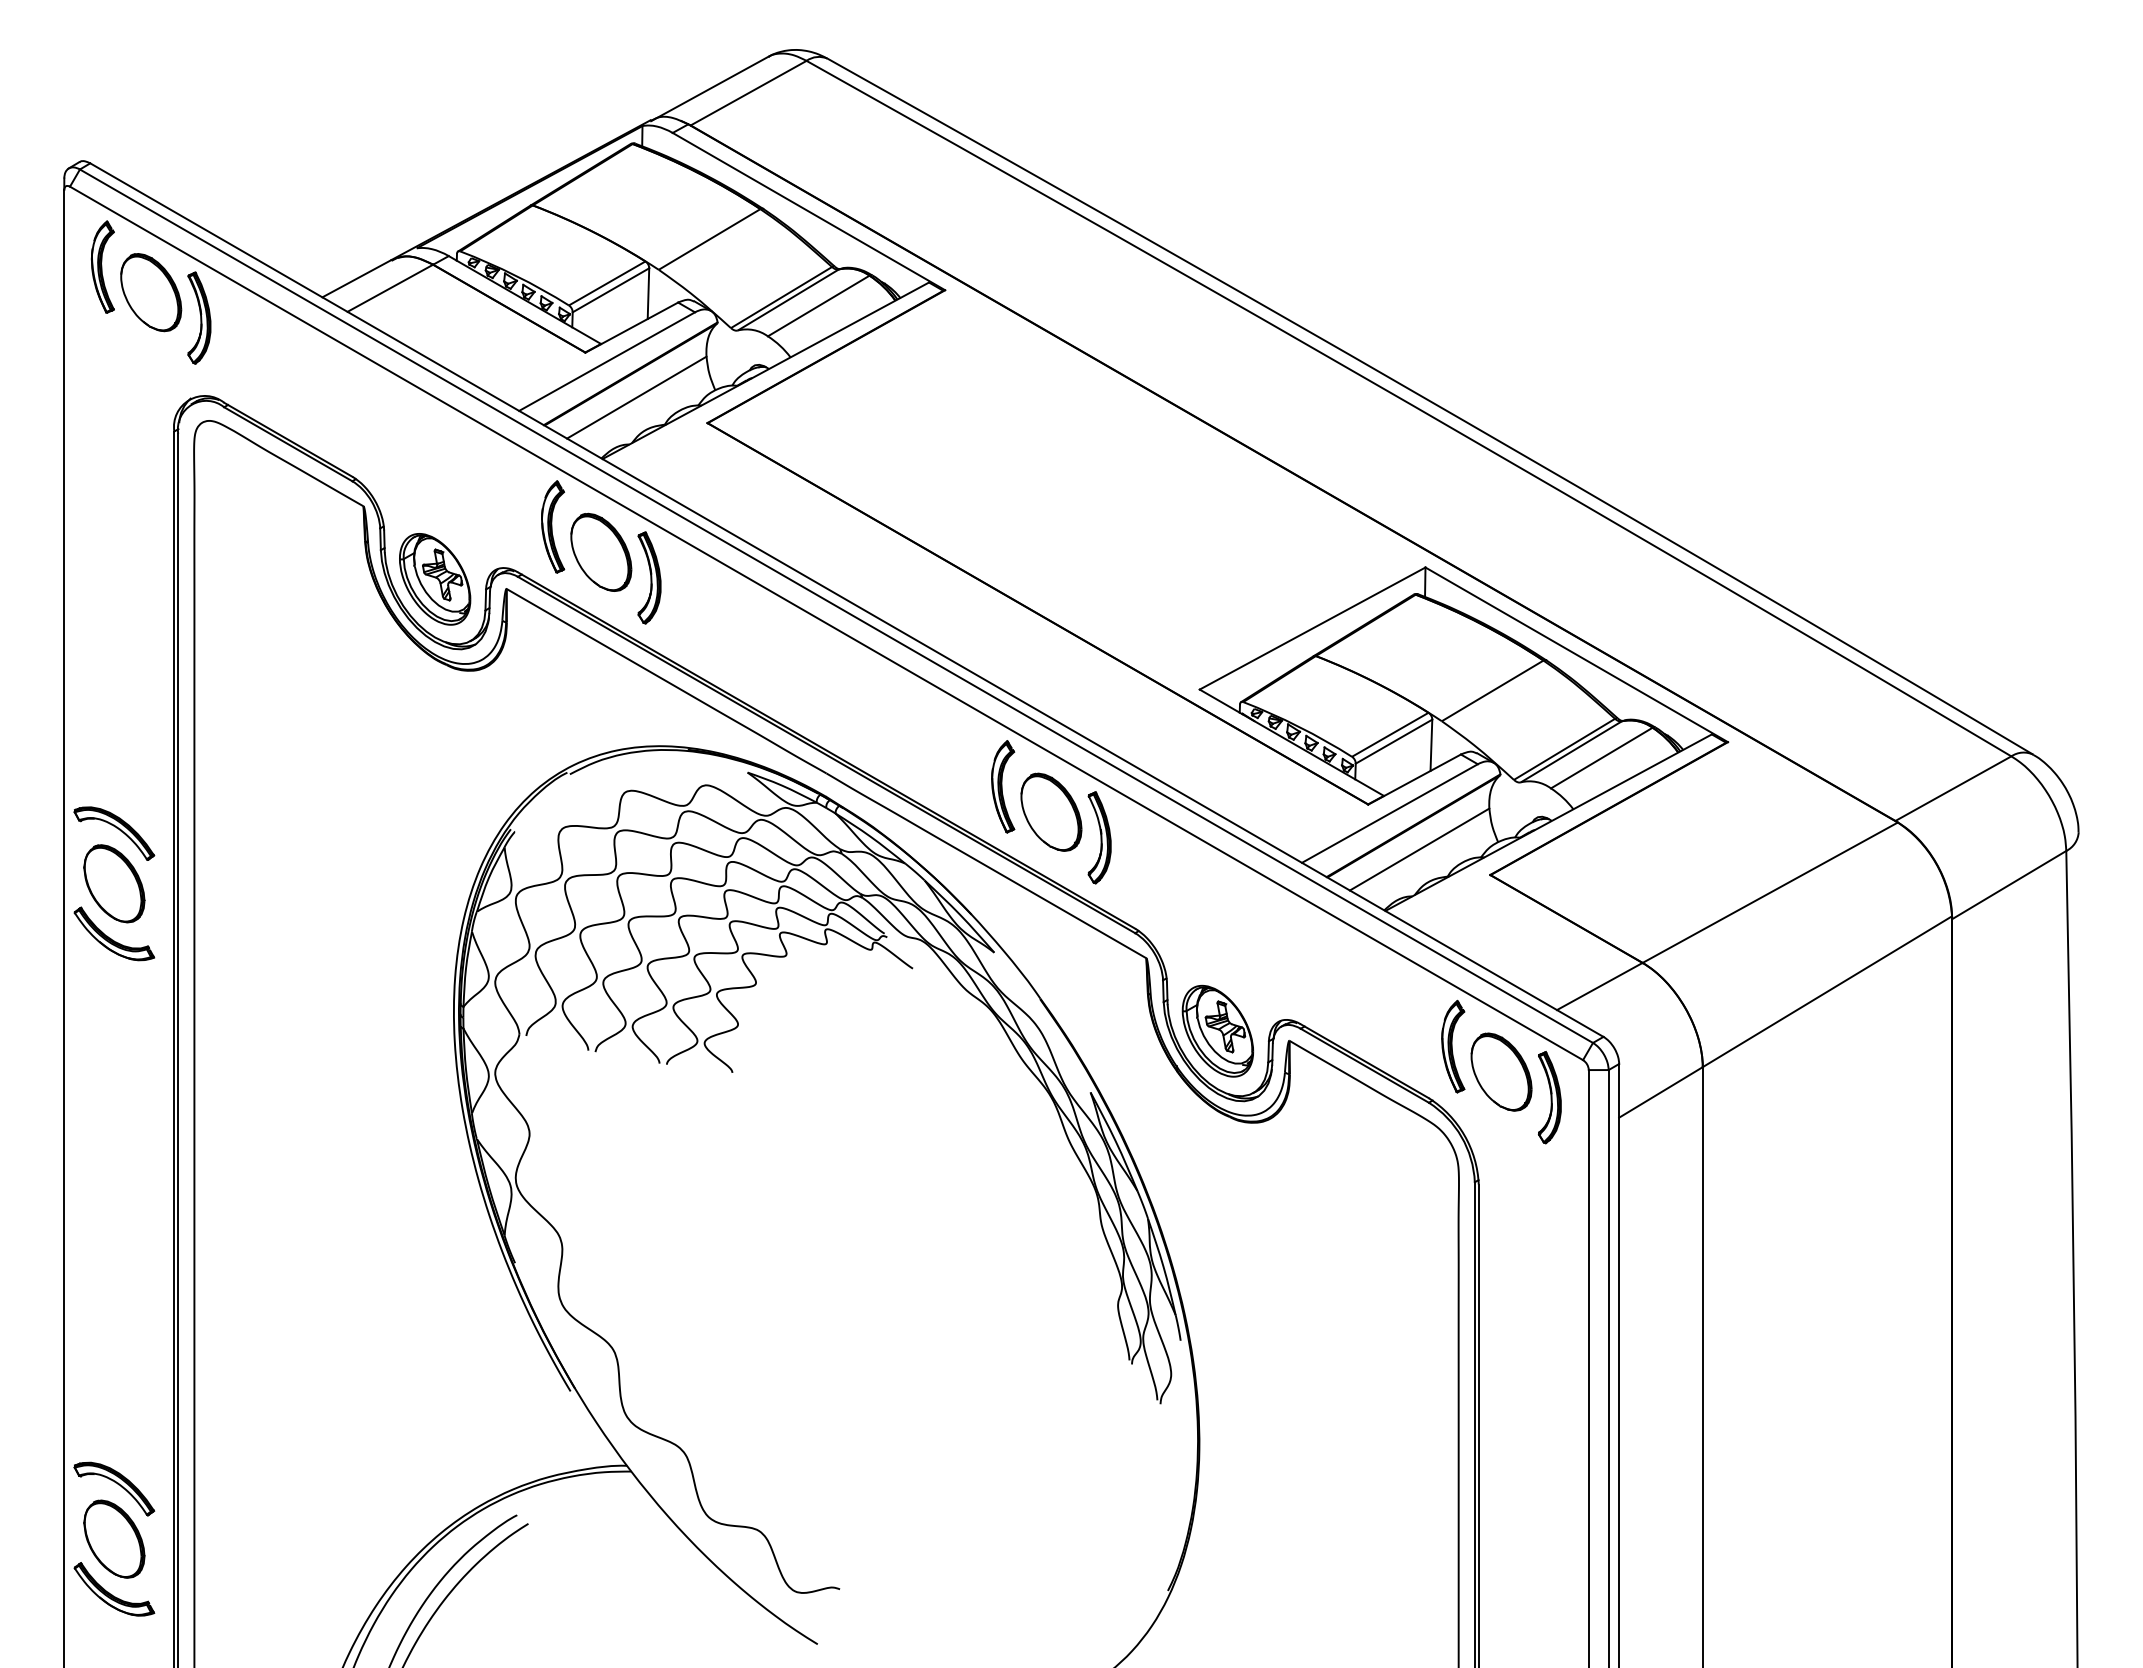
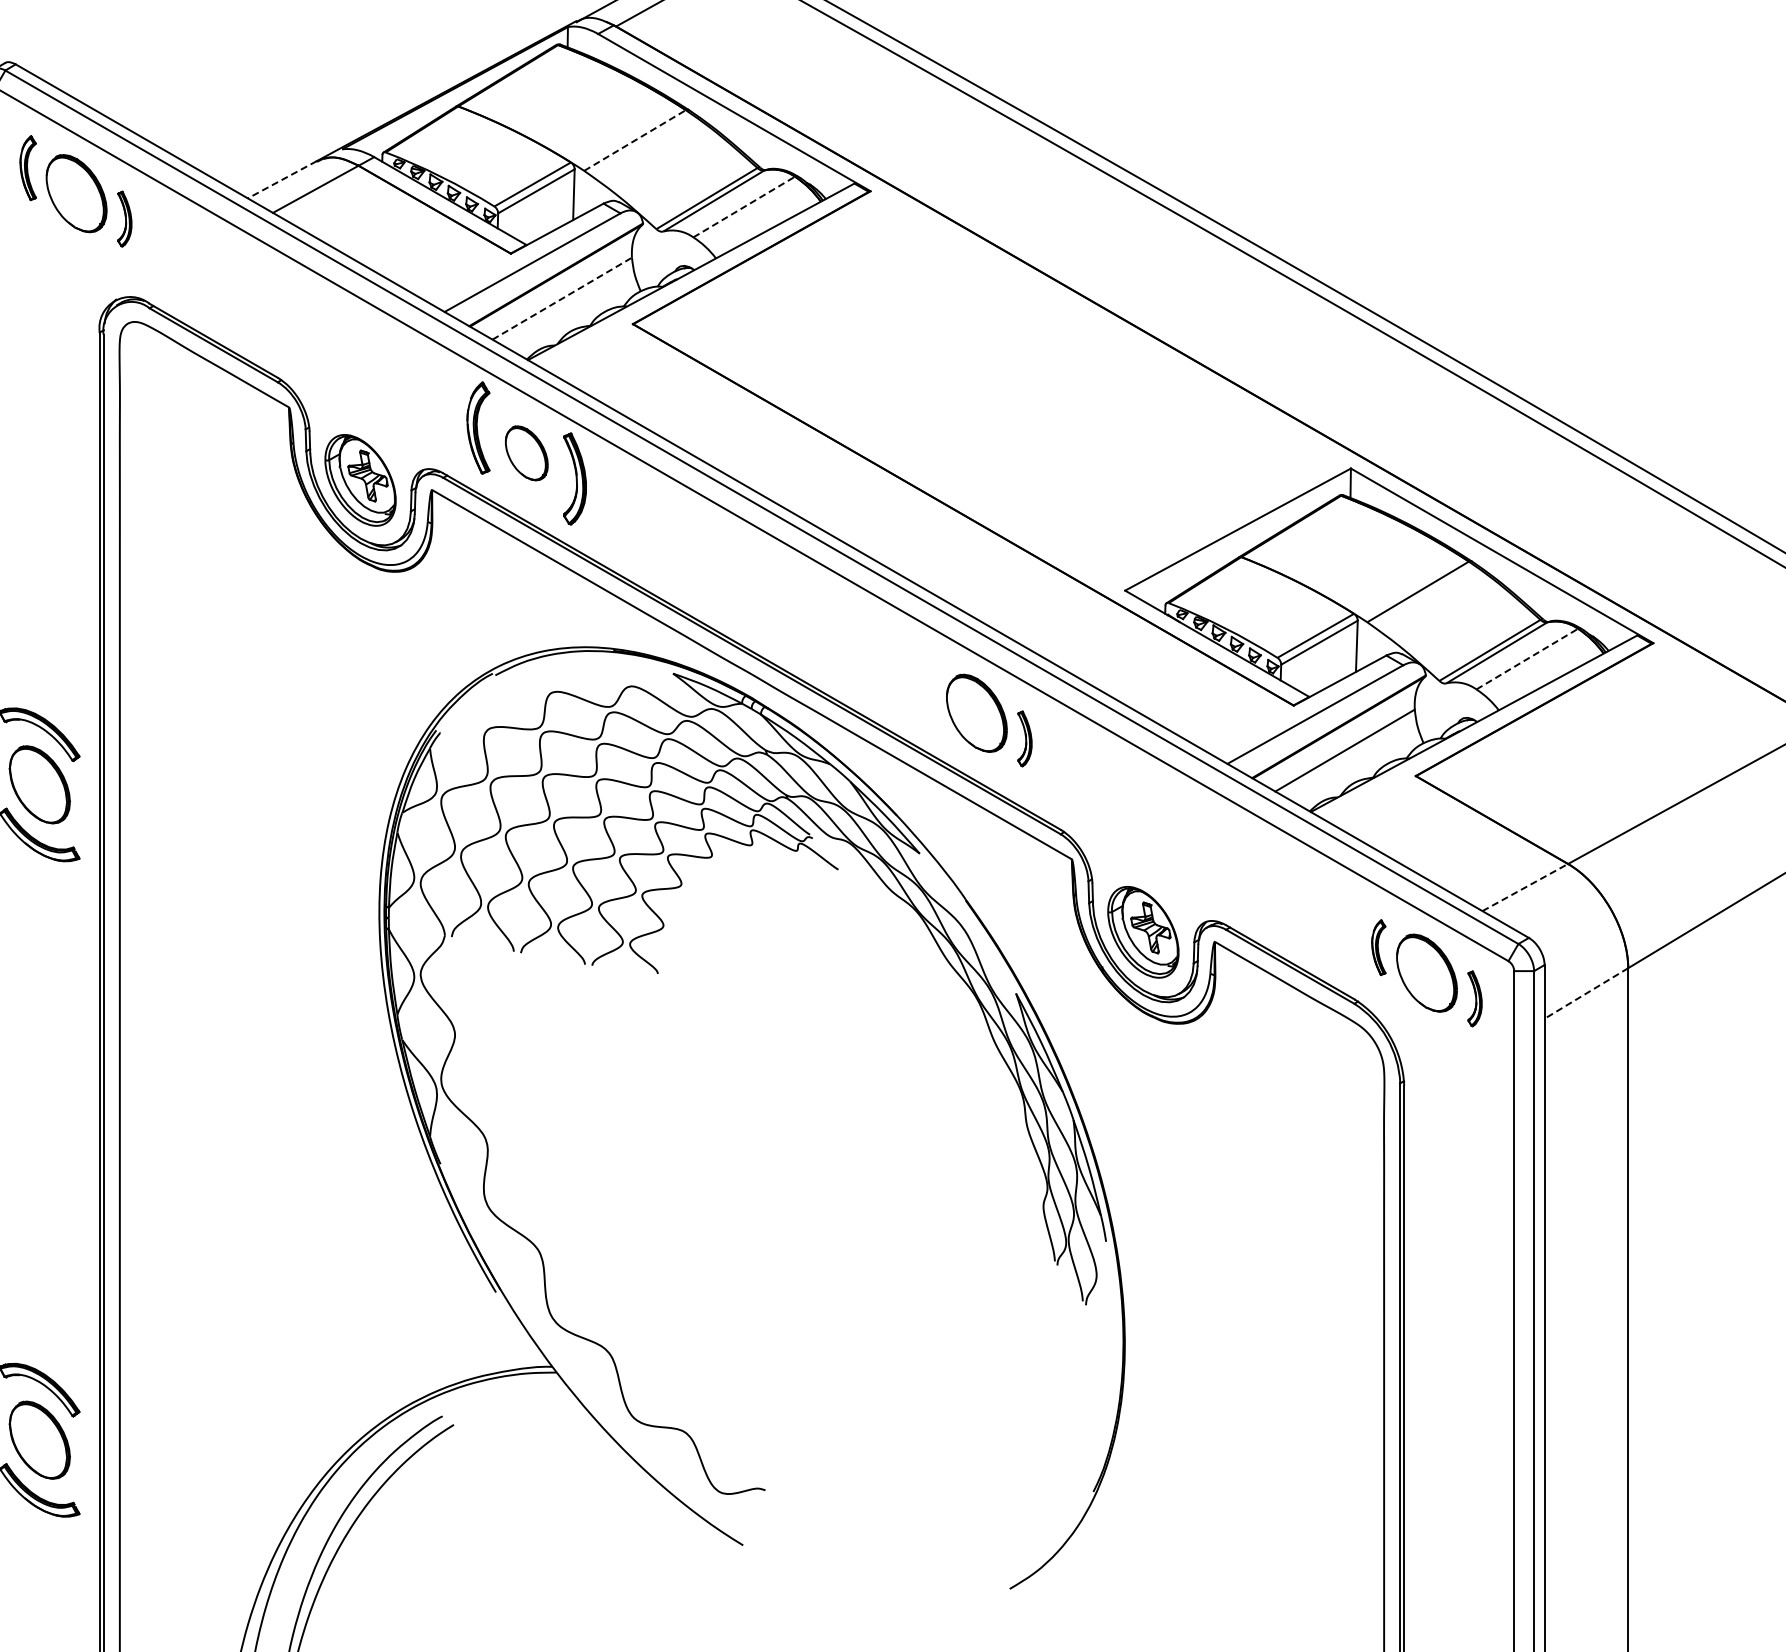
line: (710, 238) -> (635, 139), solid -> dashed
part: (102, 266) -> (27, 167), size x0.7
line: (356, 278) -> (281, 179), solid -> dashed
line: (819, 305) -> (744, 206), solid -> dashed
part: (199, 317) -> (124, 218), size x0.6
line: (636, 397) -> (561, 298), solid -> dashed
part: (601, 551) -> (526, 452), size x0.7
line: (1602, 757) -> (1527, 658), solid -> dashed
part: (1003, 786) -> (928, 687), removed
part: (1099, 837) -> (1024, 738), size x0.6
line: (1599, 986) -> (1524, 887), solid -> dashed
part: (1453, 1046) -> (1378, 947), size x0.6
line: (1660, 1092) -> (1585, 993), solid -> dashed
part: (1549, 1097) -> (1474, 998), size x0.6

